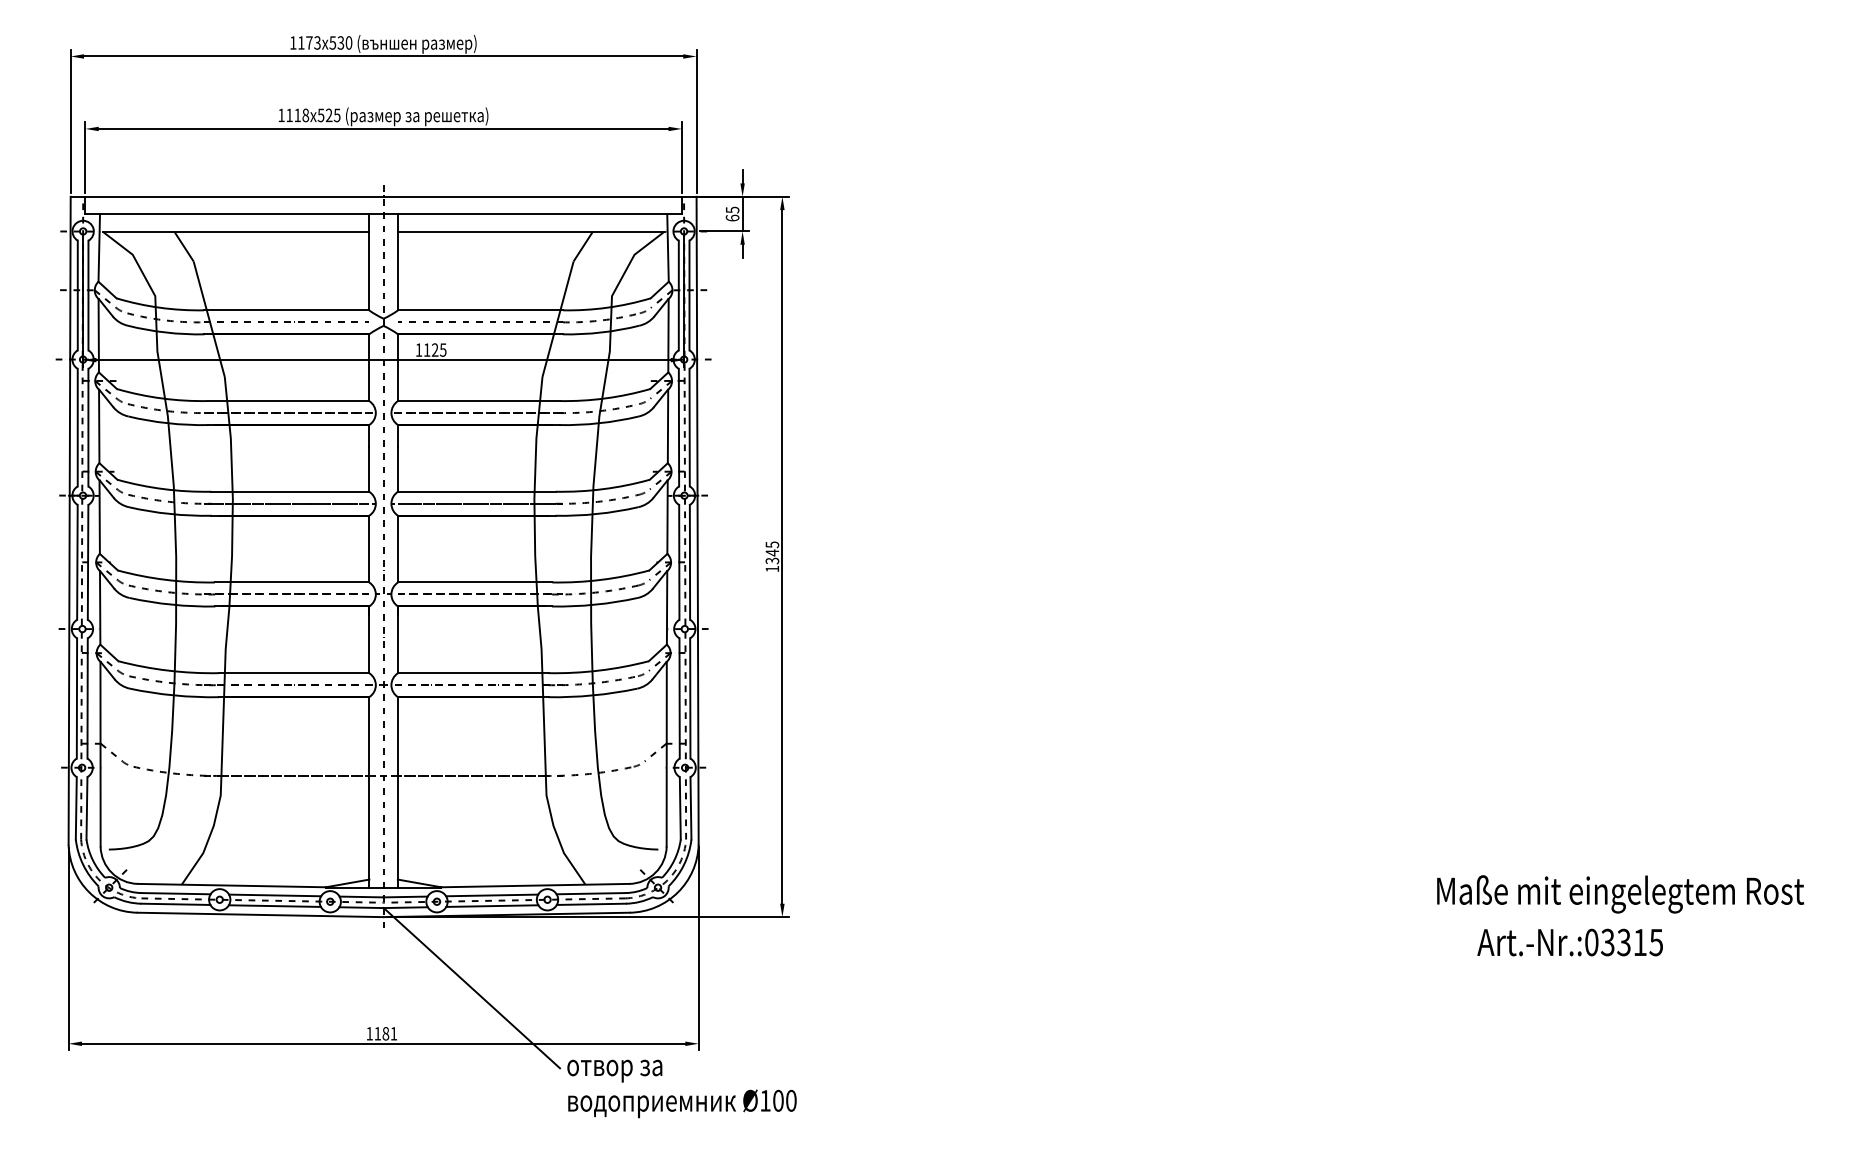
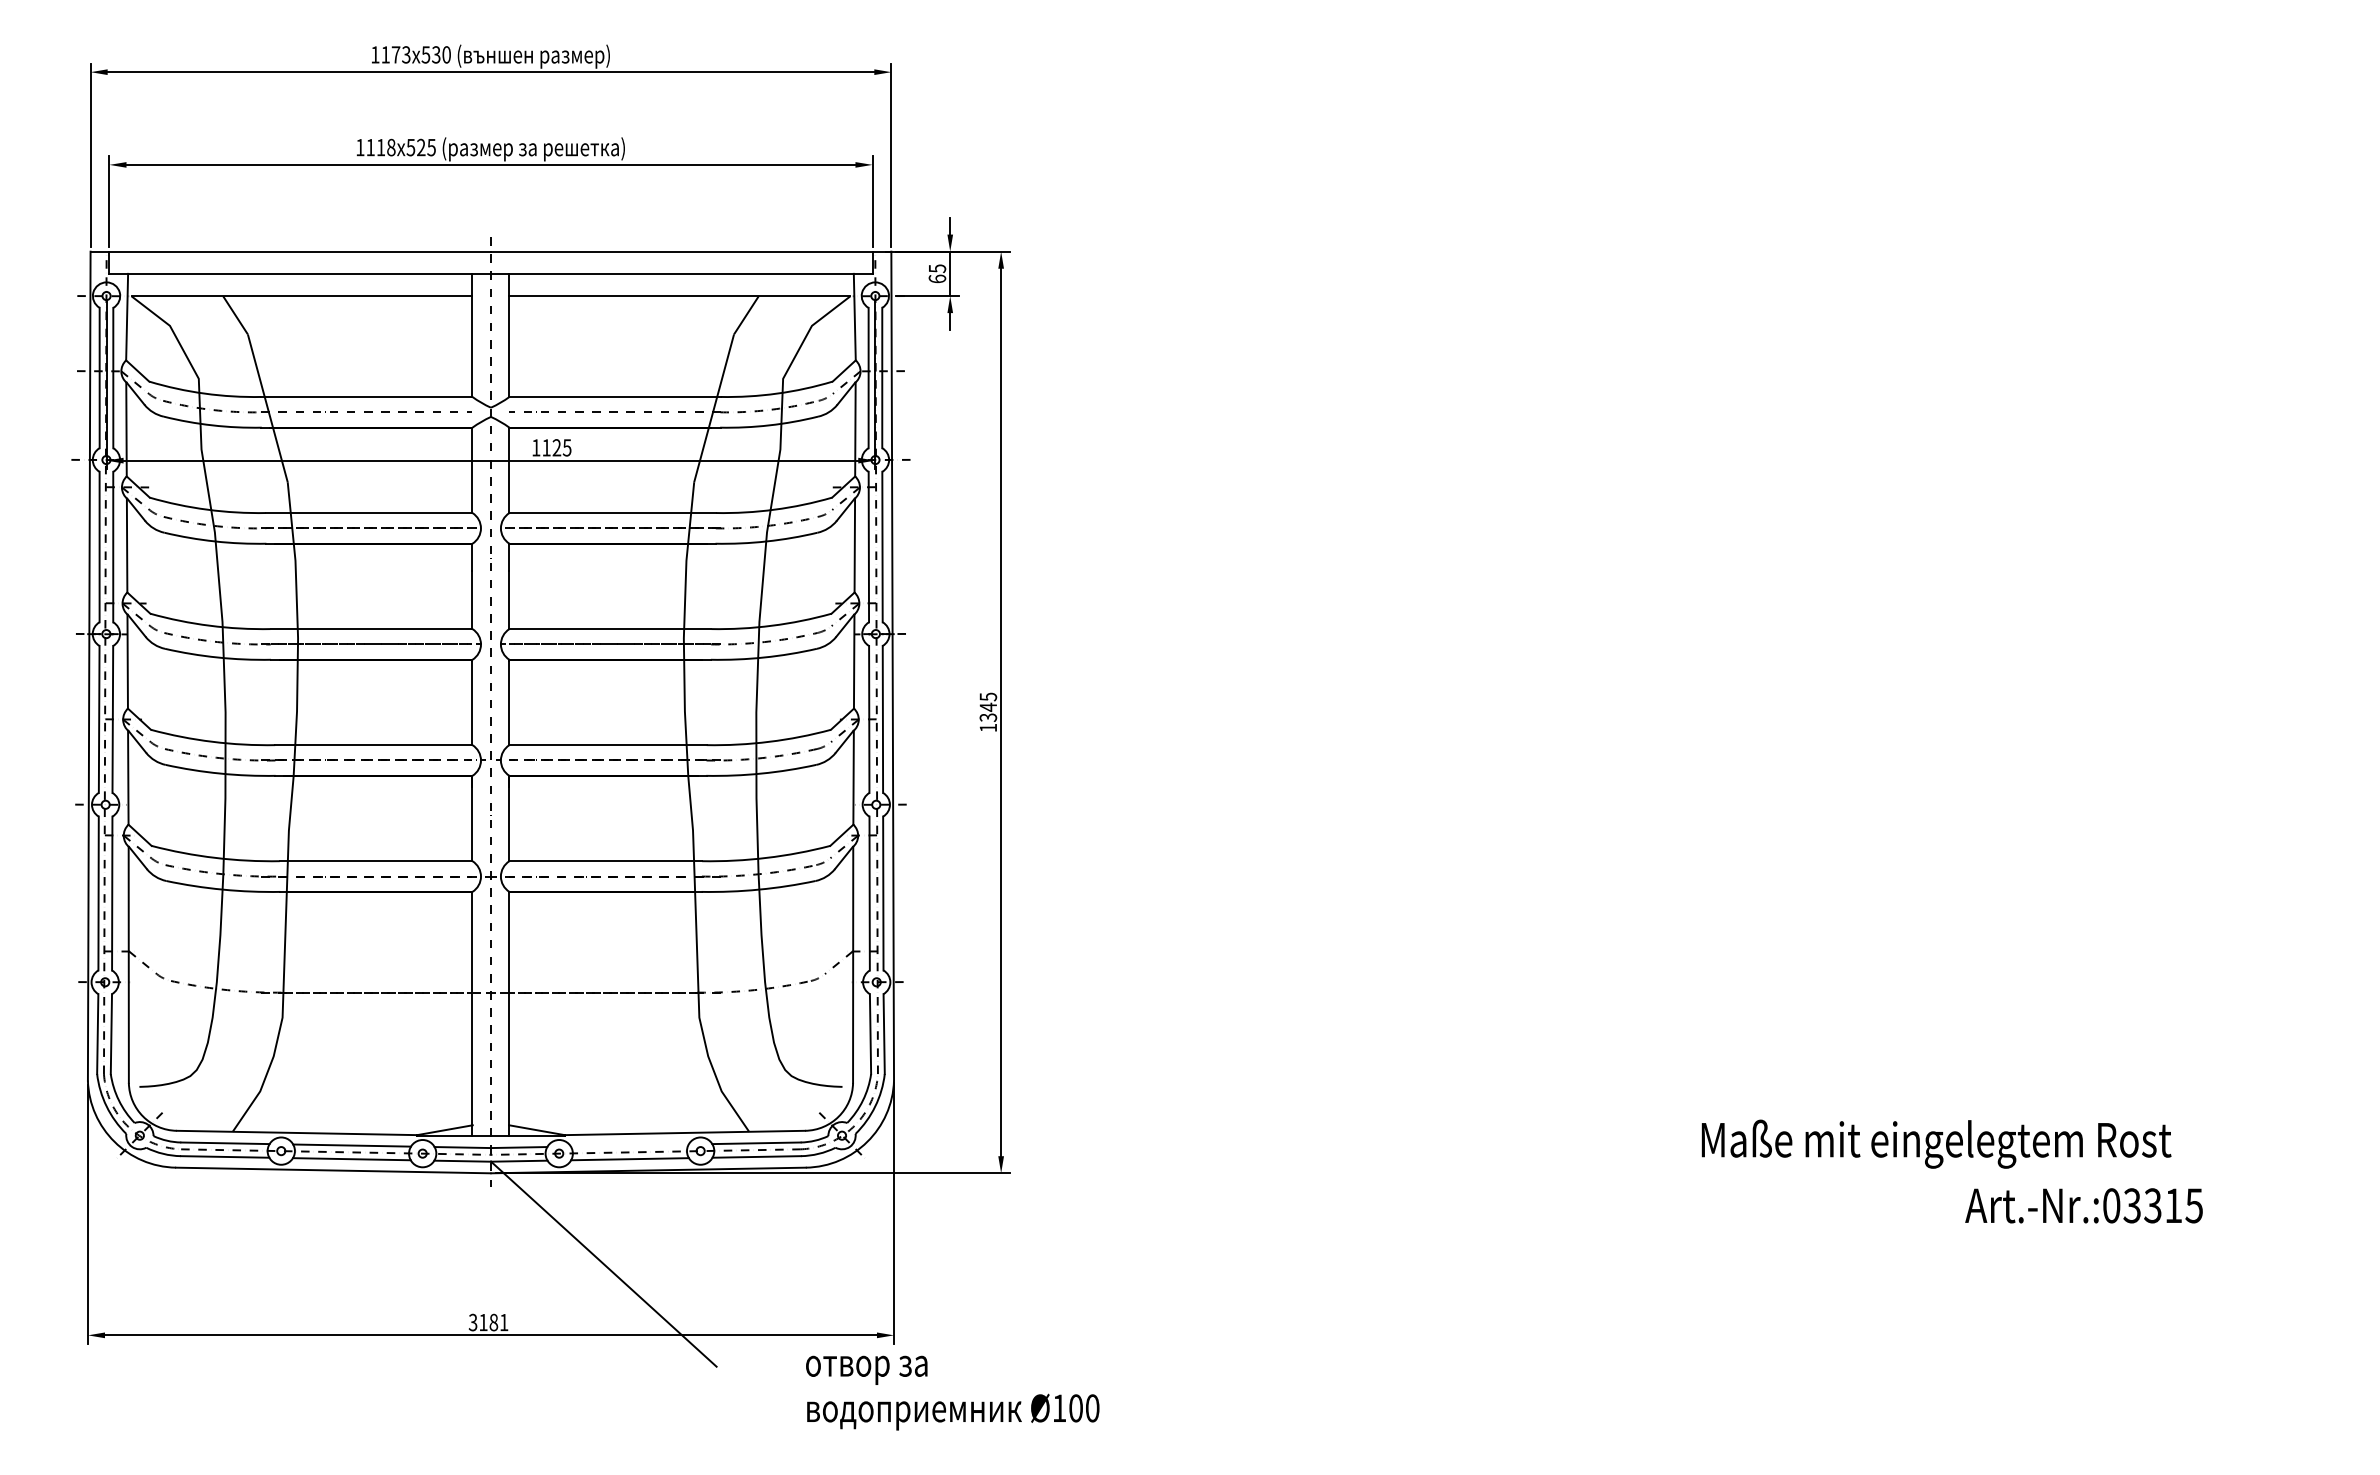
text: (1620, 893) -> (1936, 1143), moved
line: (491, 895) -> (629, 1145), removed
text: (1569, 942) -> (2083, 1205), moved
text: (369, 1033) -> (472, 1322), 1181 -> 3181
text: (681, 1088) -> (952, 1392), moved

